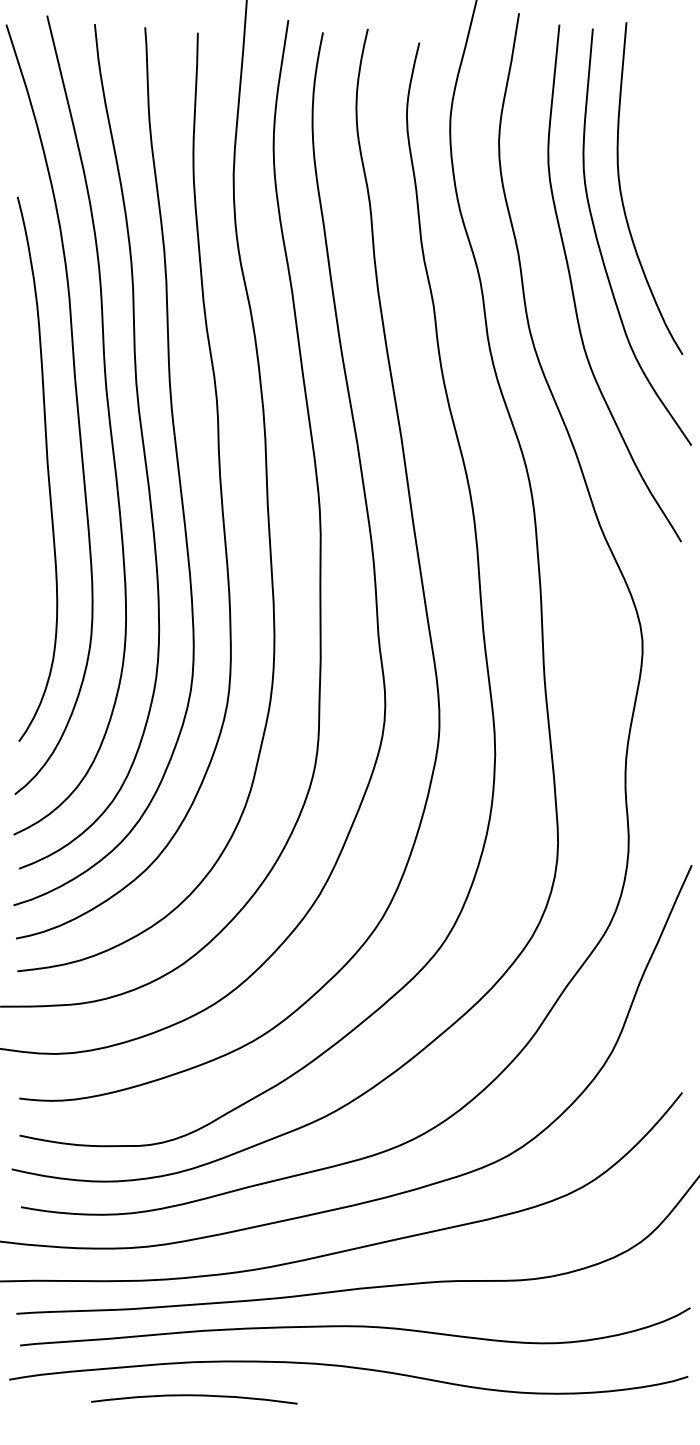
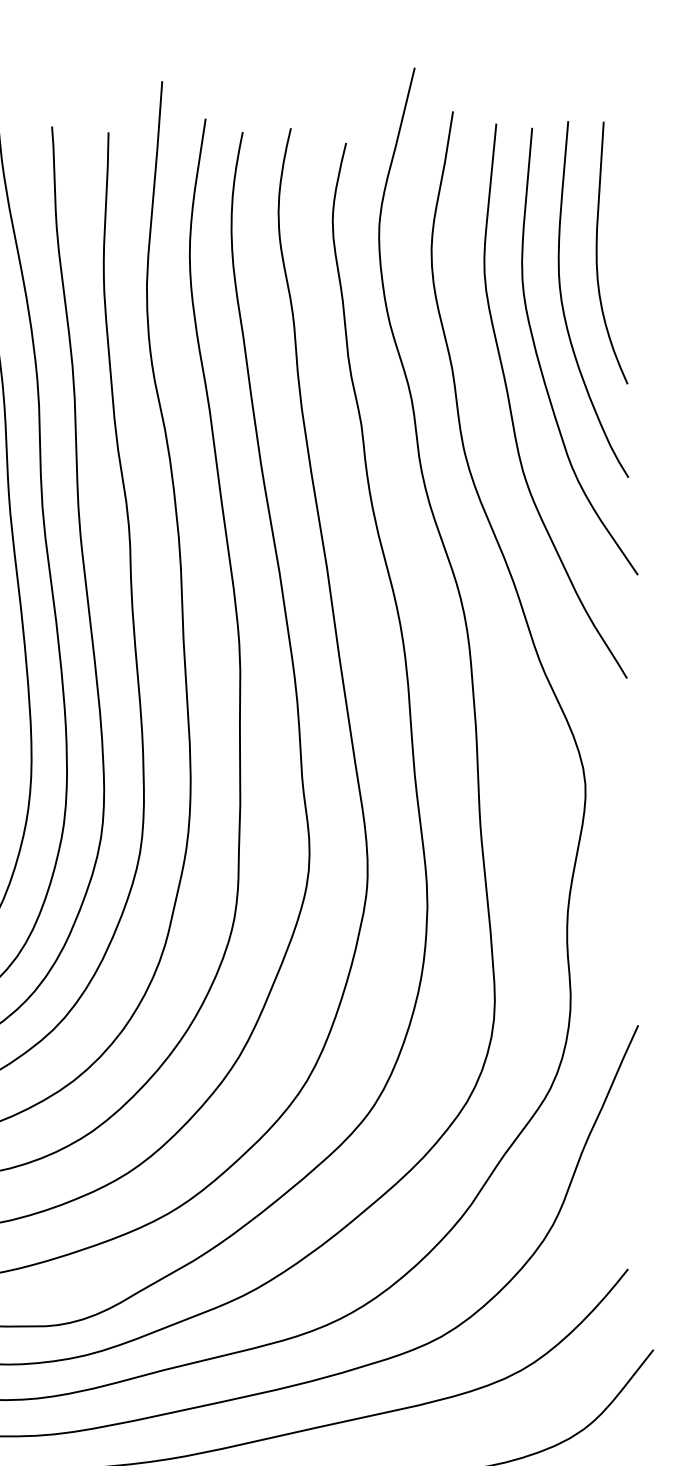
curve: (653, 144) -> (597, 252), added

